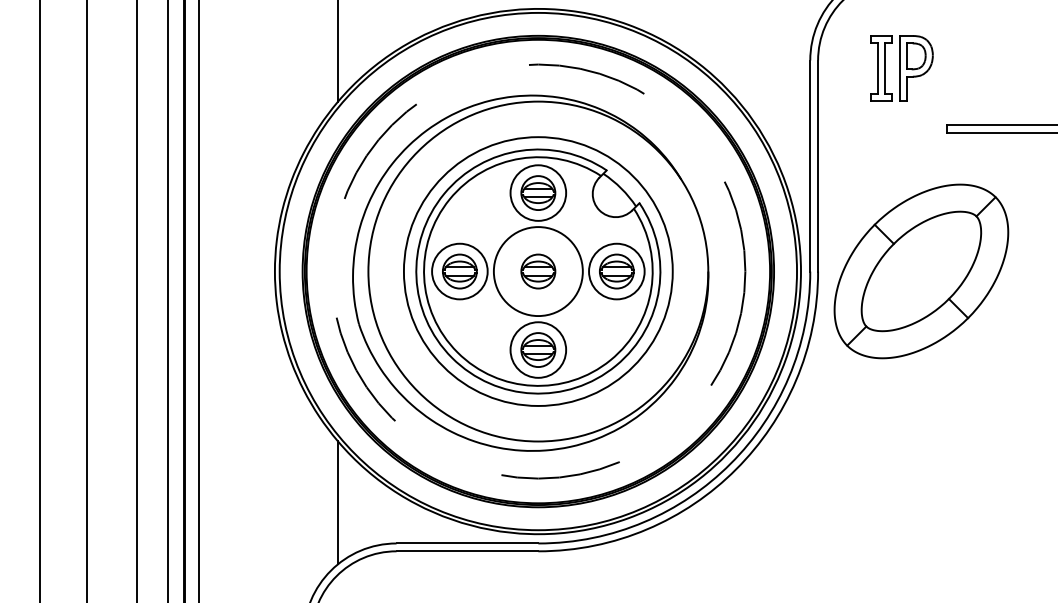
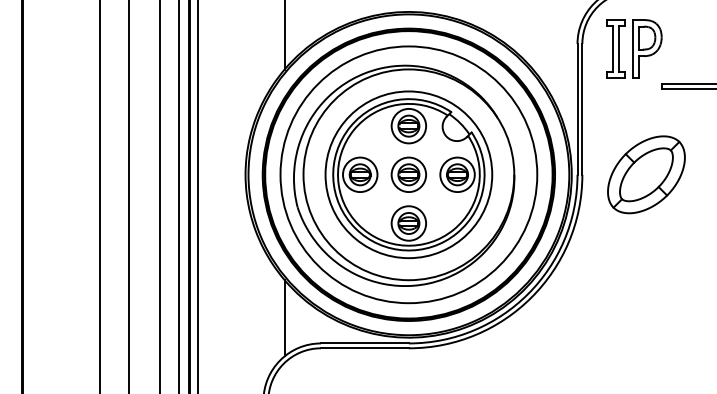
part: (902, 67) -> (634, 48), size x1.43
circle: (537, 271) -> (408, 174), dashed -> solid
circle: (537, 271) -> (408, 174), size x0.62
part: (921, 271) -> (646, 174), size x0.71

